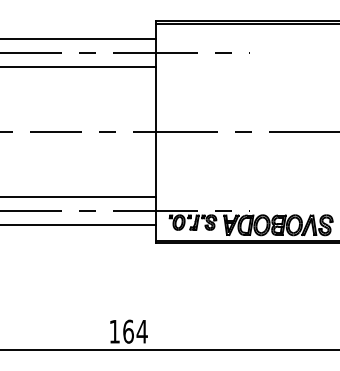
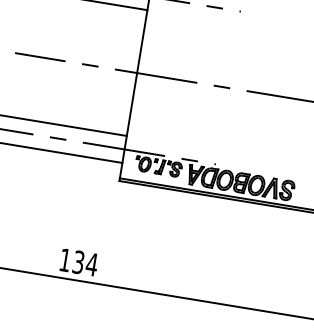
text: (128, 331) -> (78, 262), 164 -> 134

